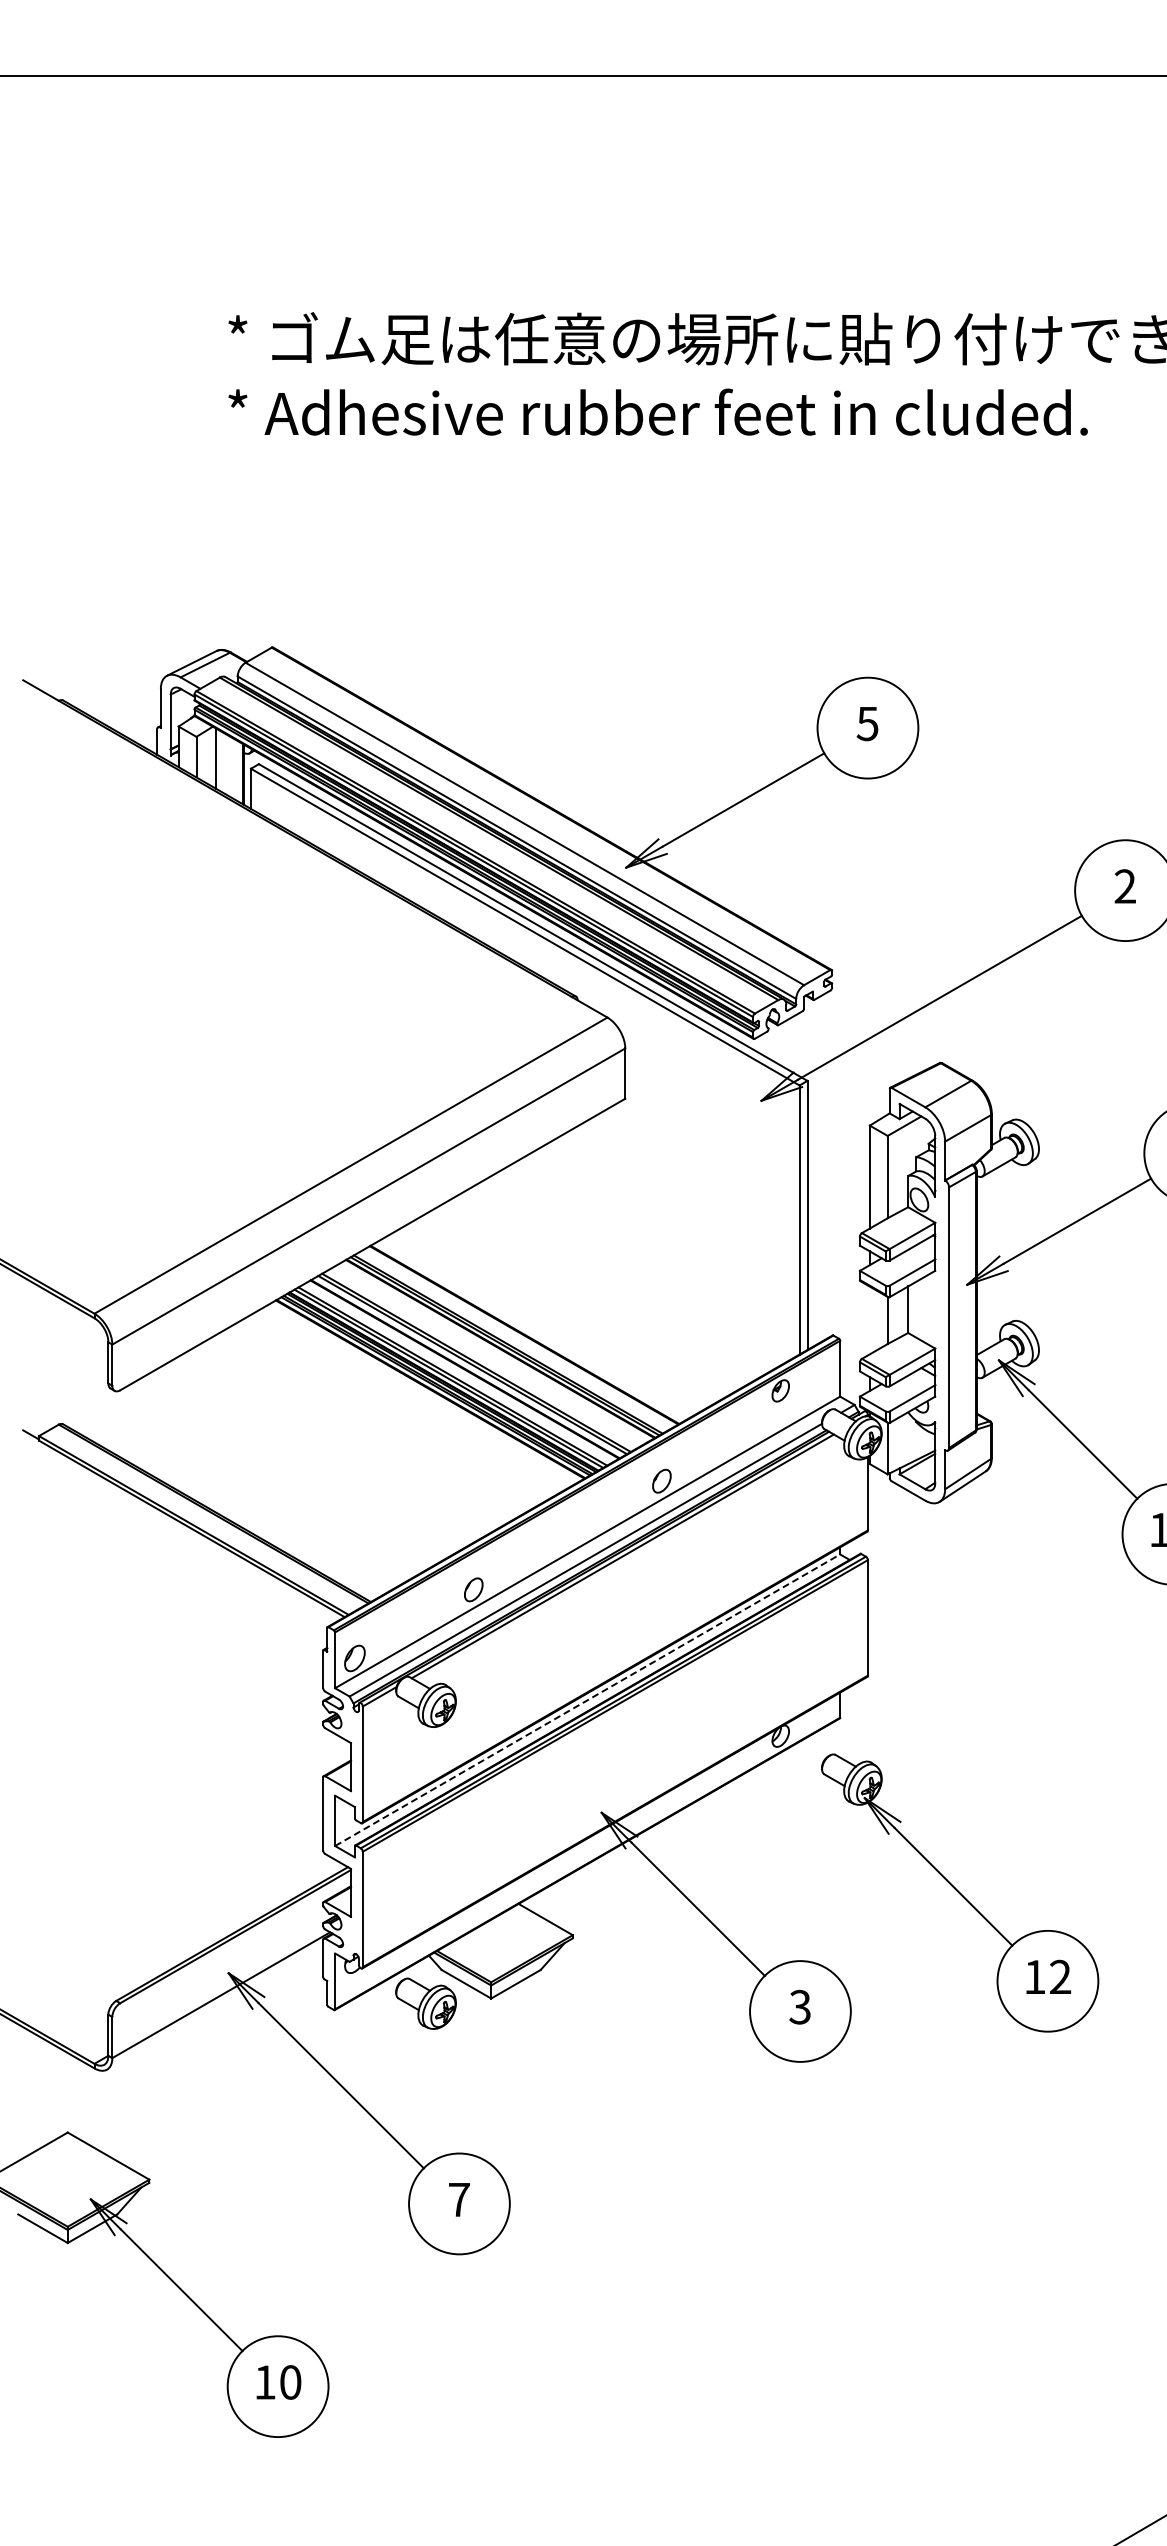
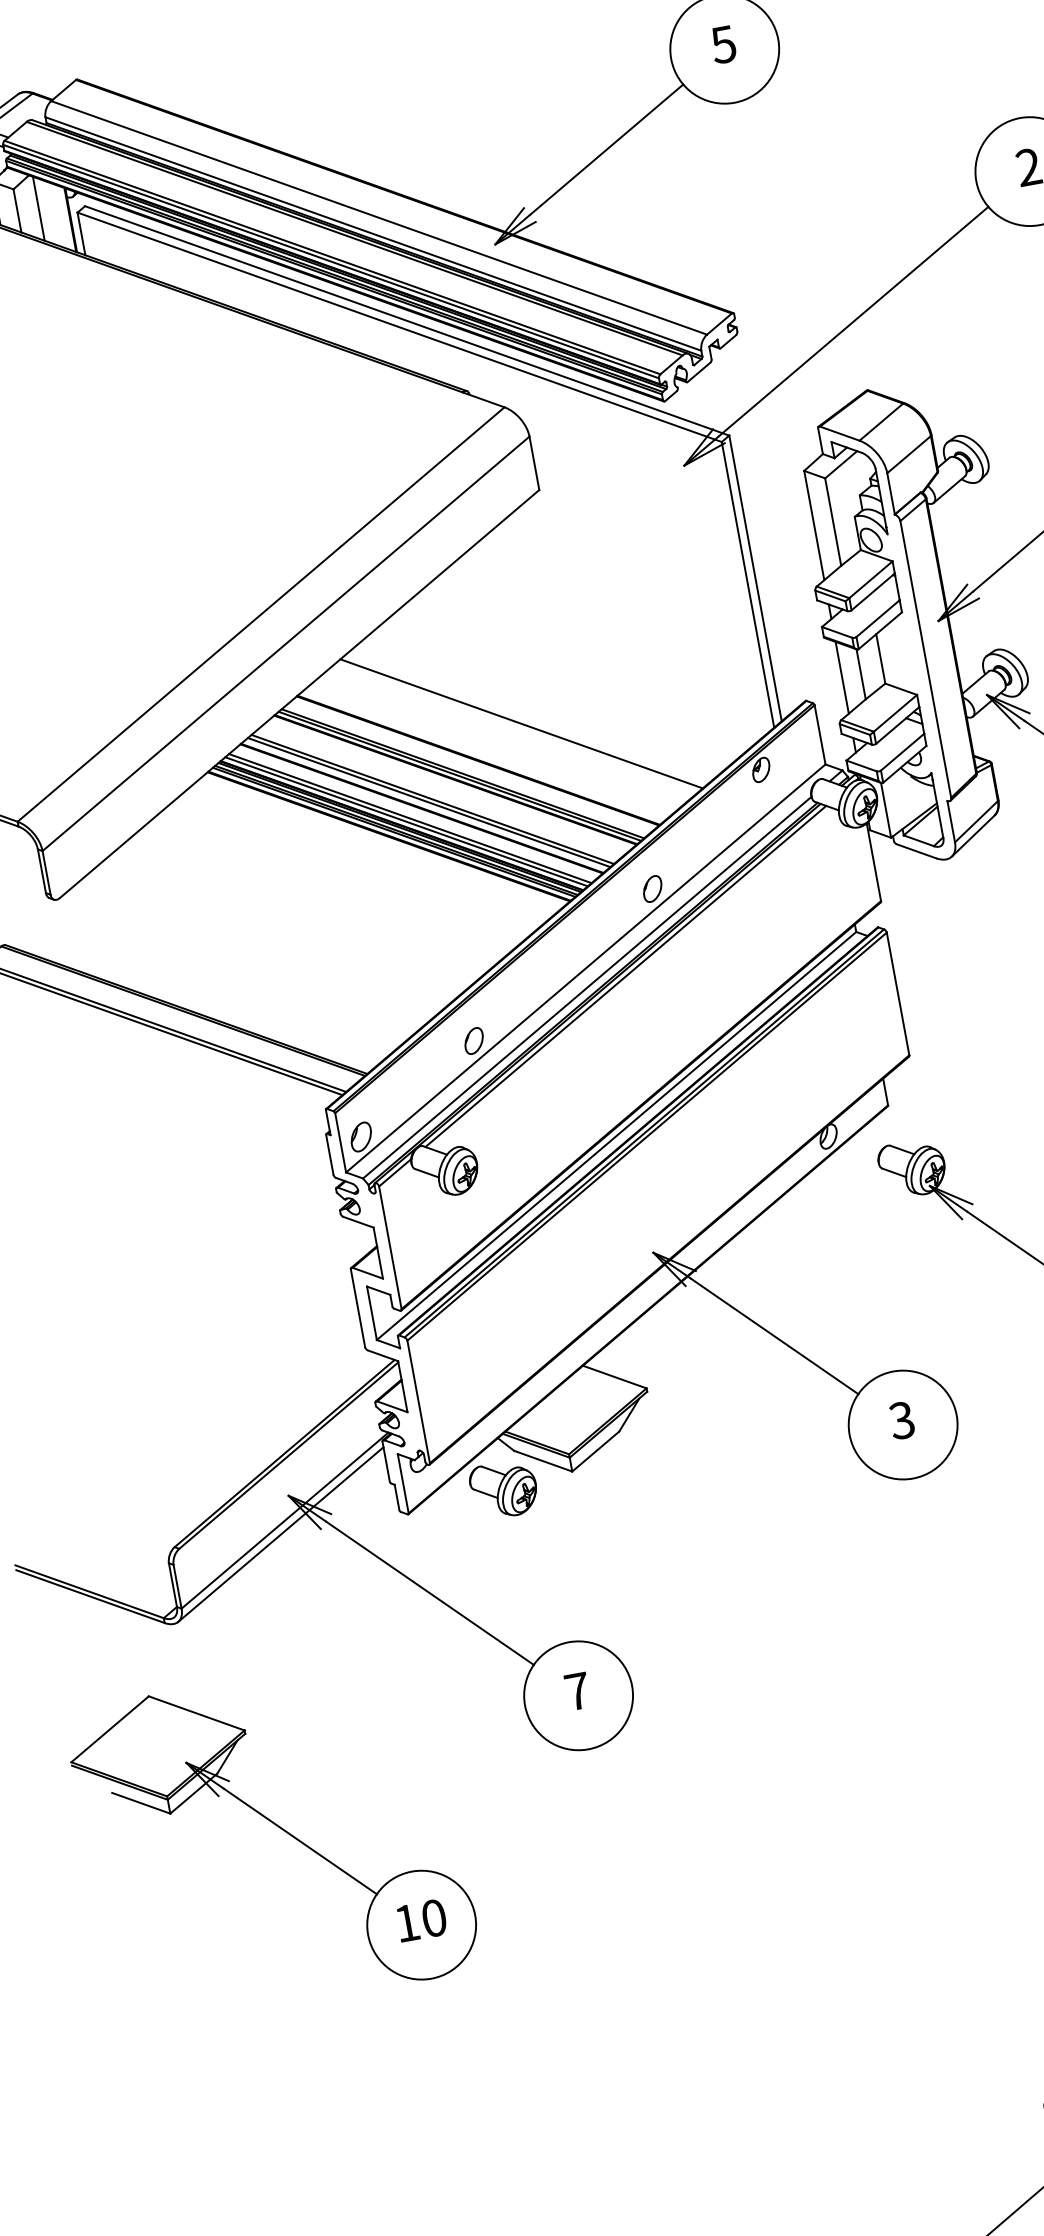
line: (569, 1308) -> (520, 723), added
line: (869, 1320) -> (841, 677), added
line: (587, 1700) -> (616, 1136), dashed -> solid
line: (215, 2006) -> (281, 1533), added

